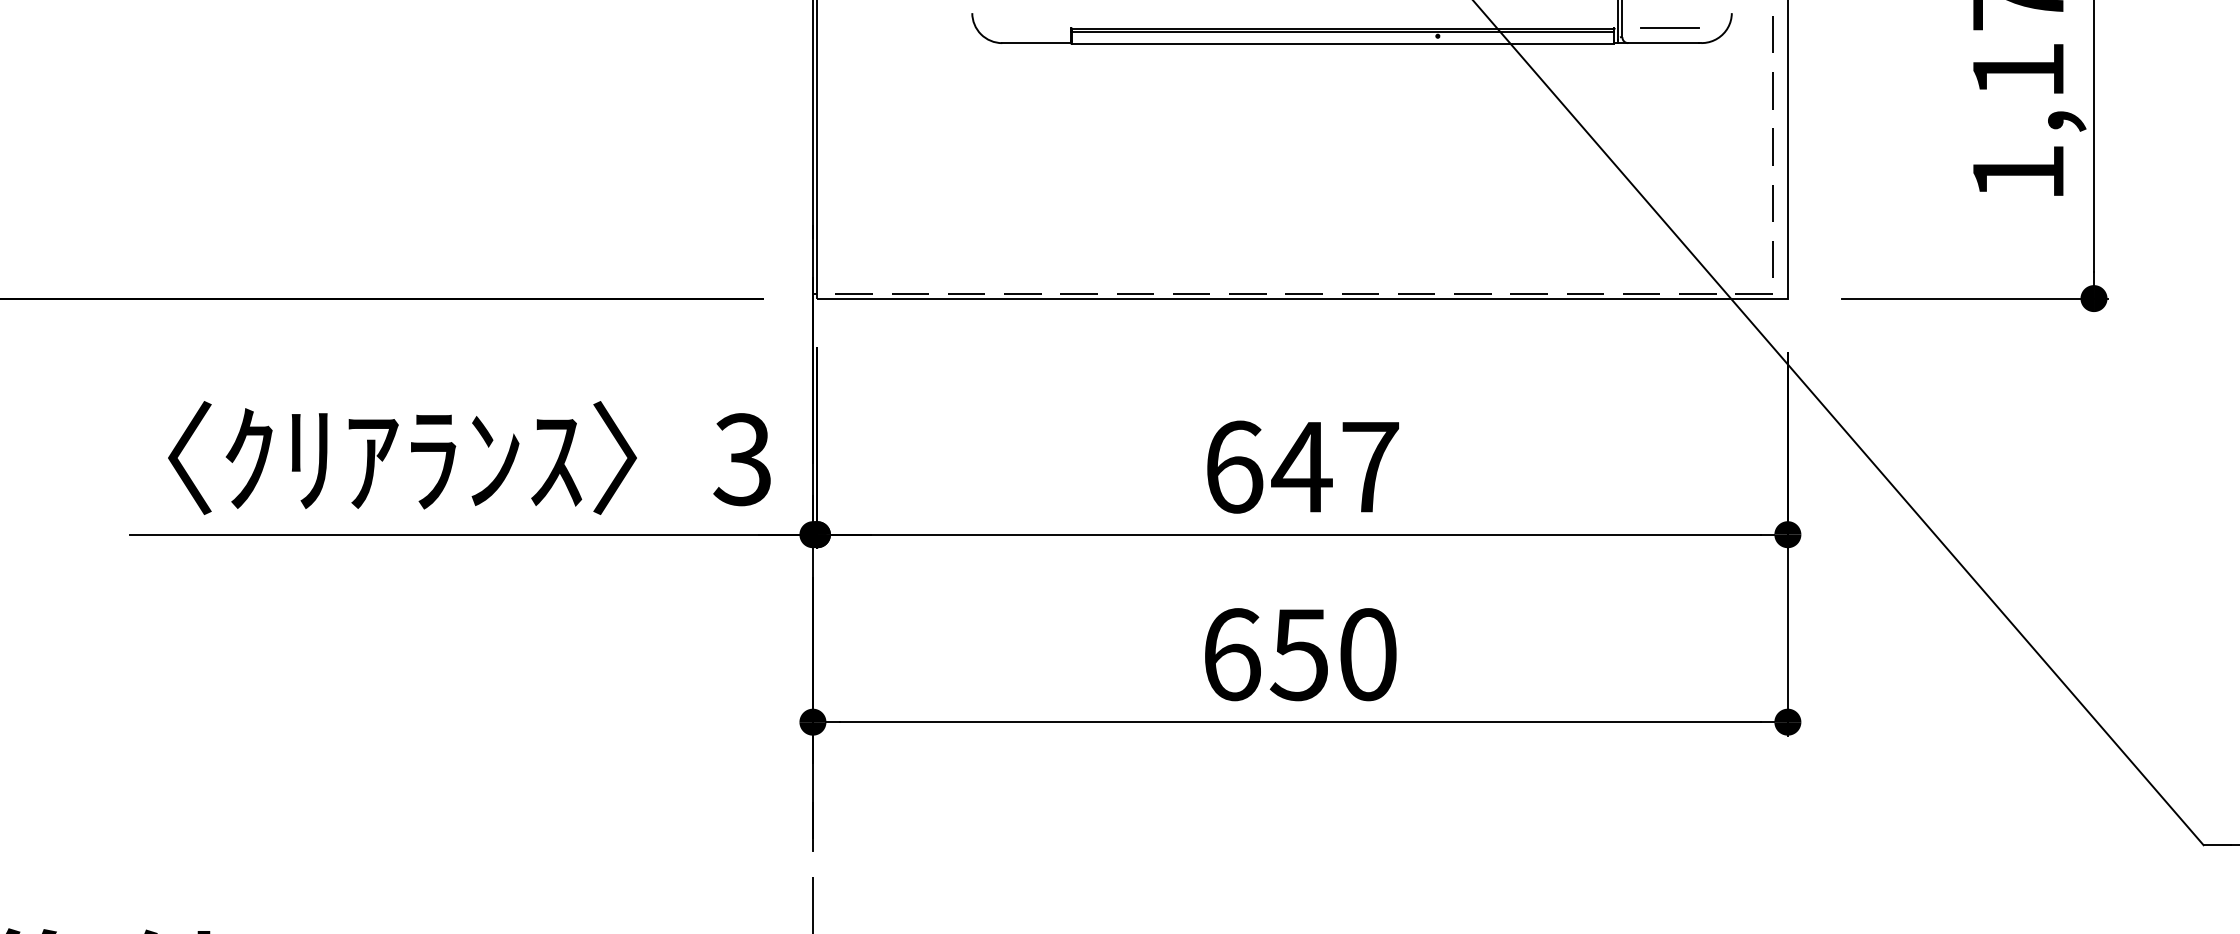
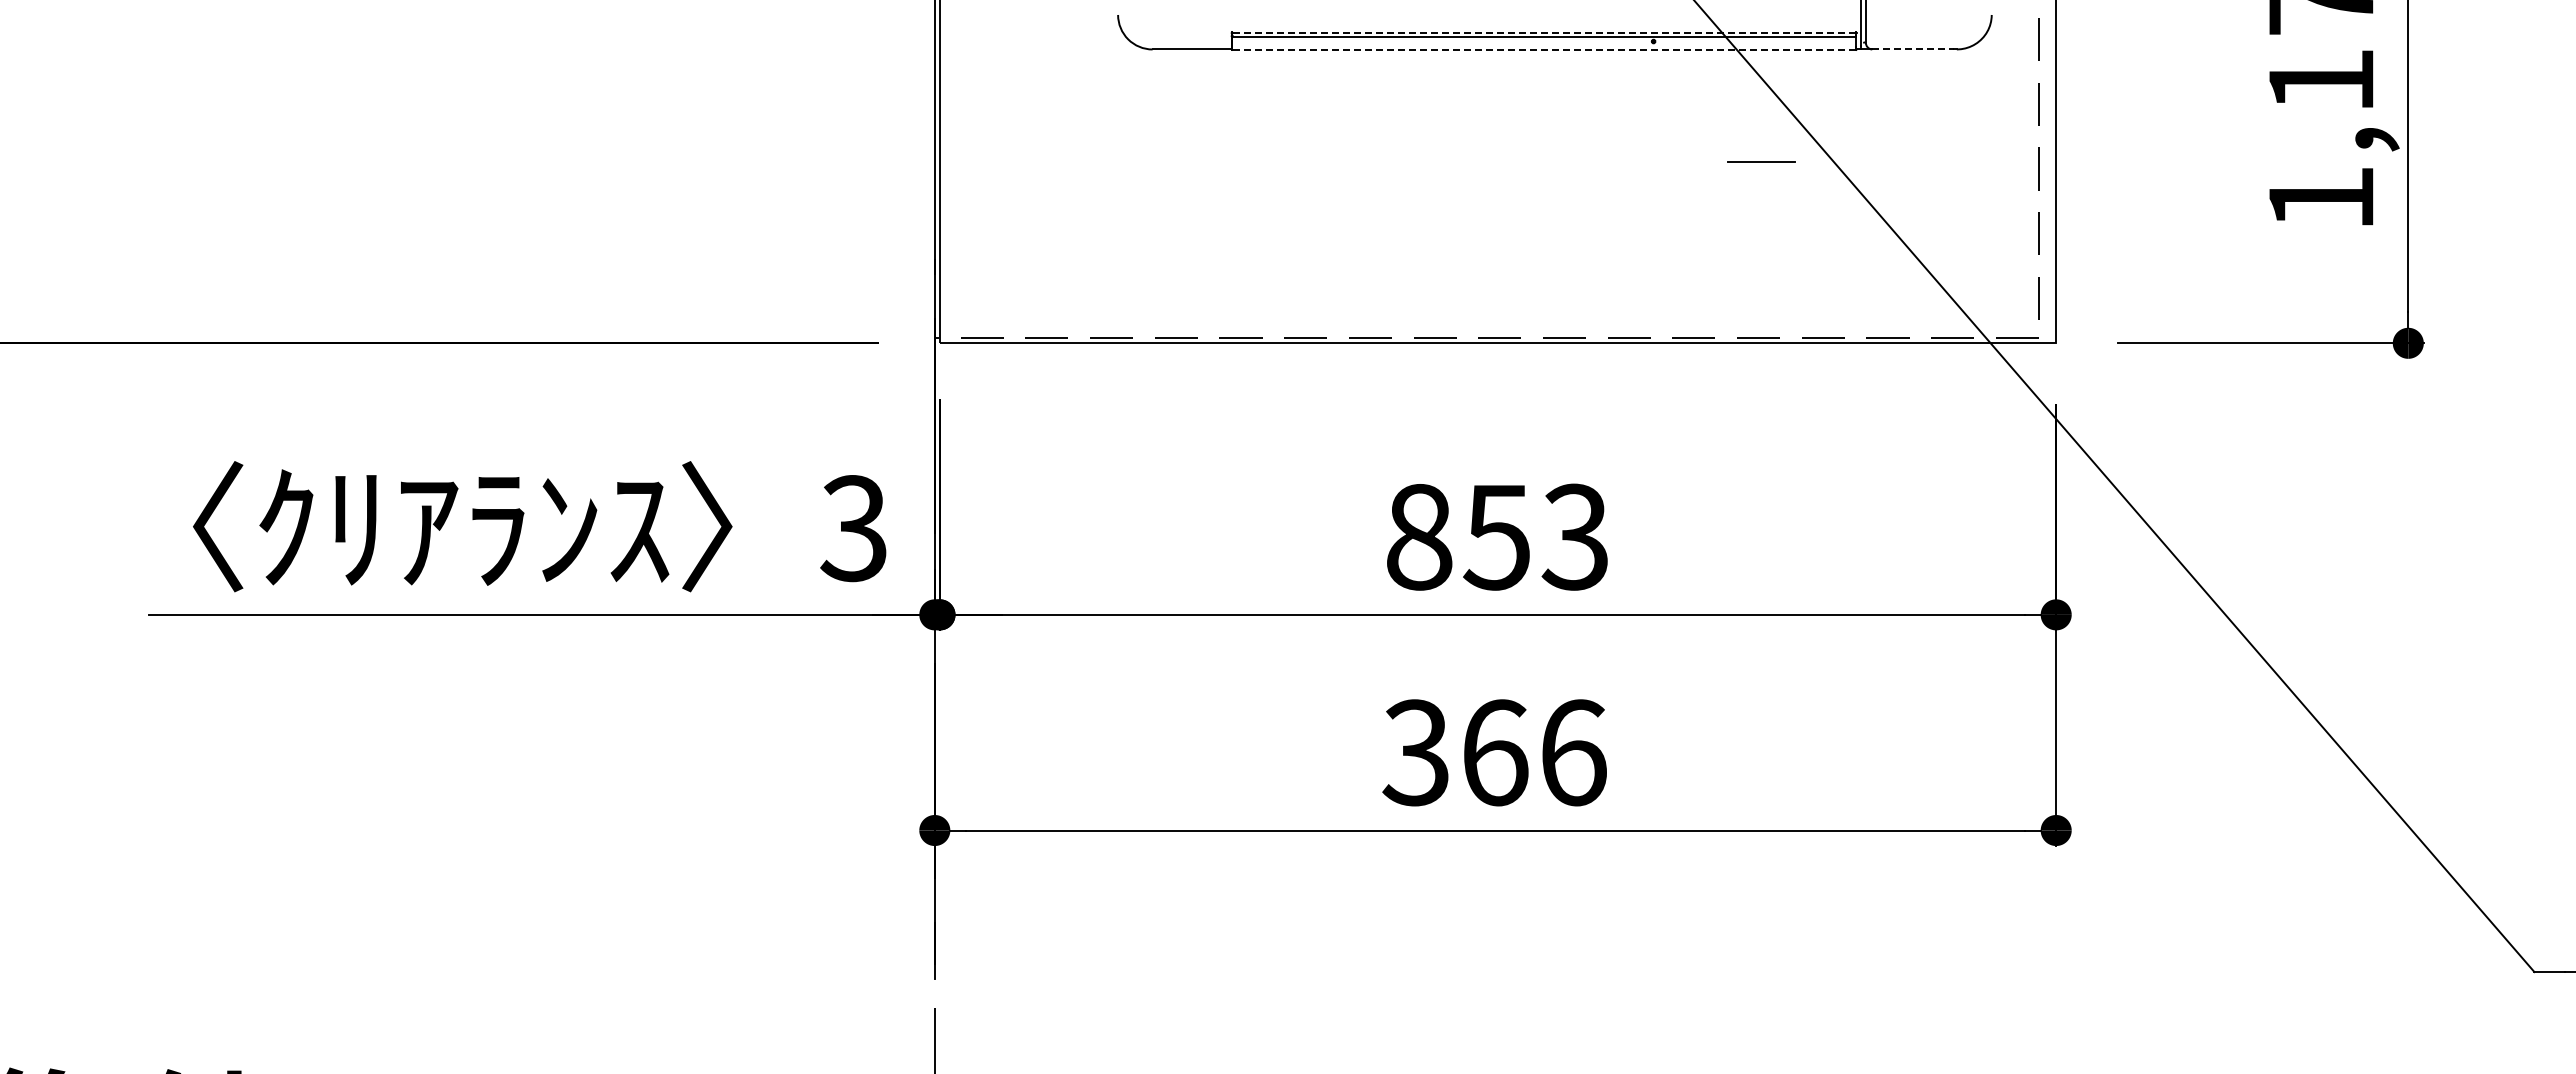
line: (1669, 27) -> (1761, 161), moved
line: (1343, 28) -> (1544, 32), solid -> dashed
line: (1663, 43) -> (1913, 49), solid -> dashed
line: (1343, 44) -> (1544, 50), solid -> dashed
text: (1302, 466) -> (1497, 536), 647 -> 853
text: (1299, 654) -> (1494, 752), 650 -> 366

